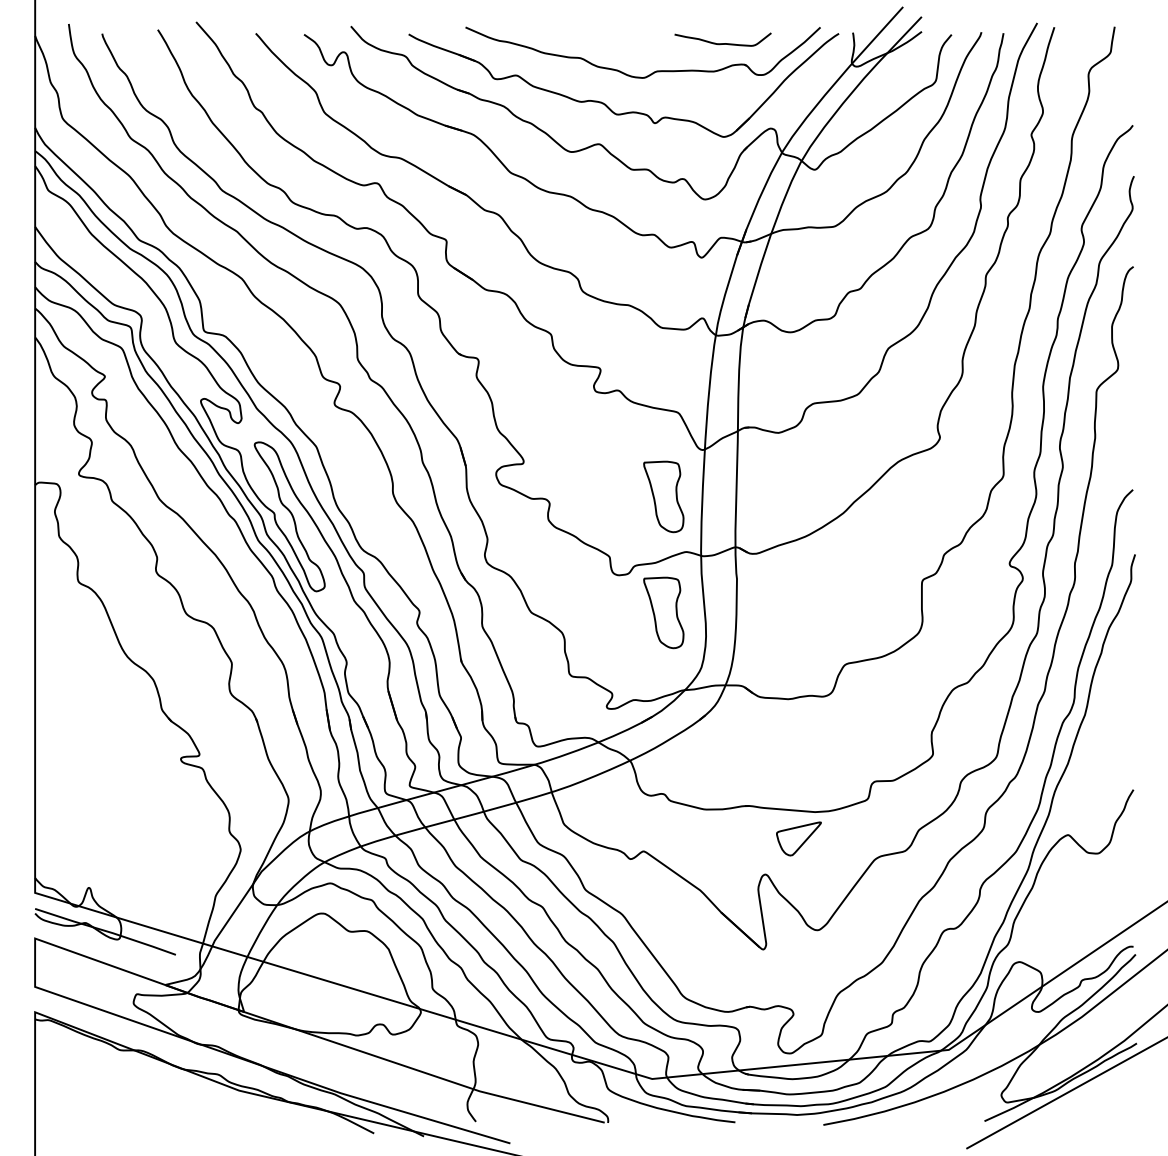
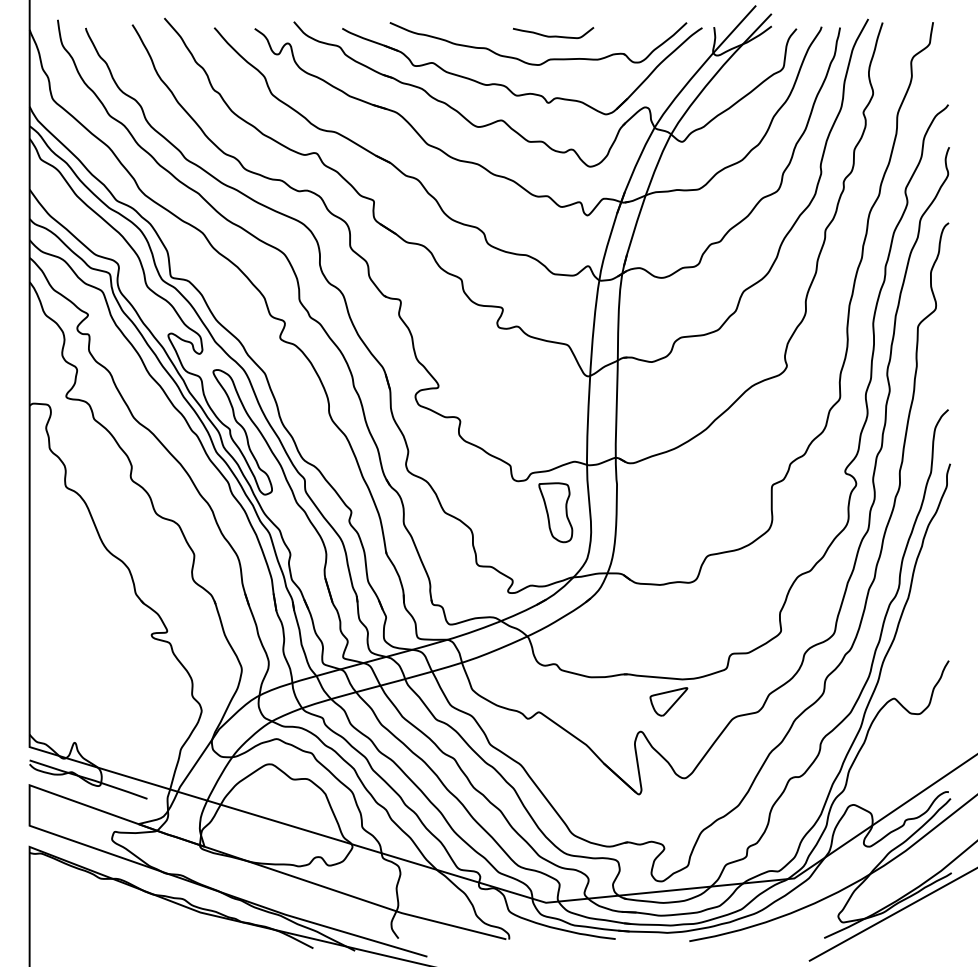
curve: (722, 43) -> (553, 36), moved
part: (663, 496) -> (555, 415), removed

